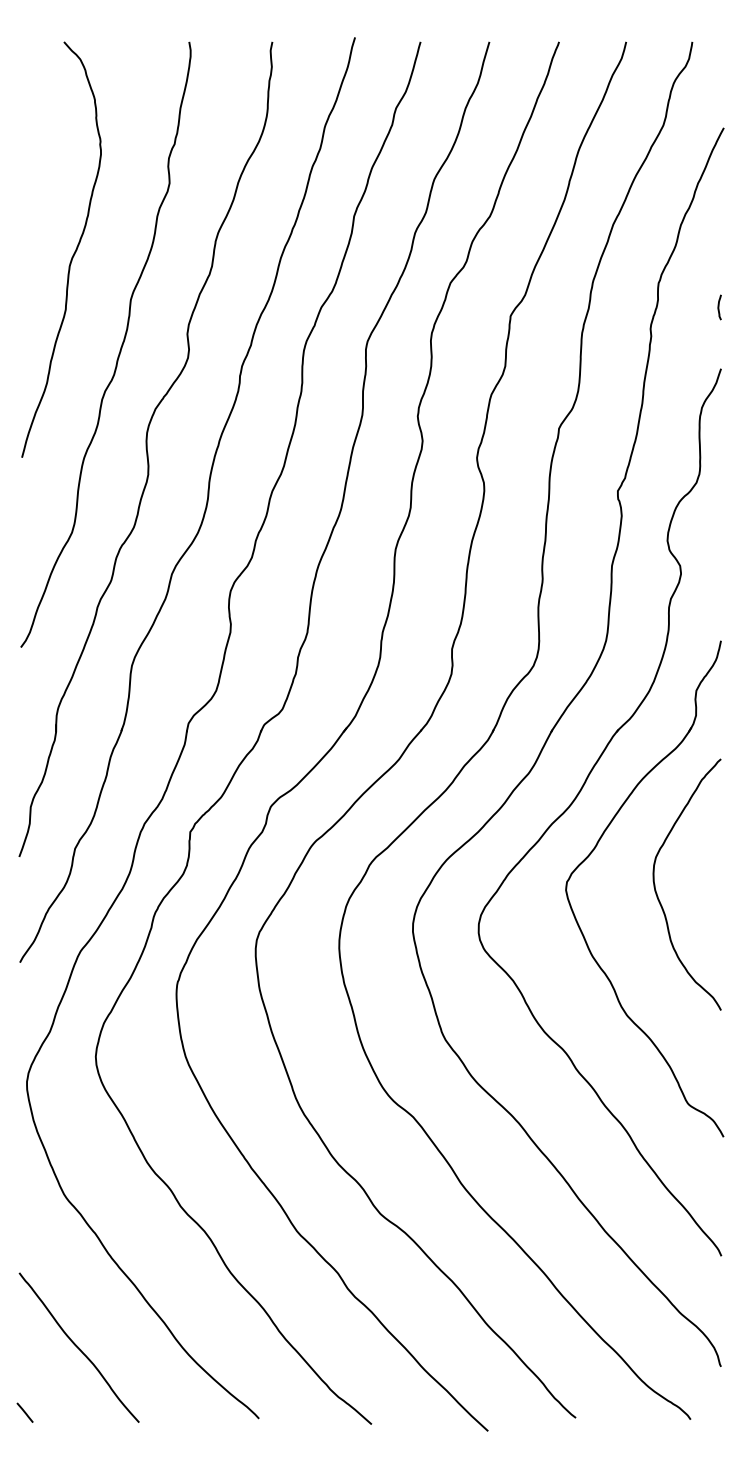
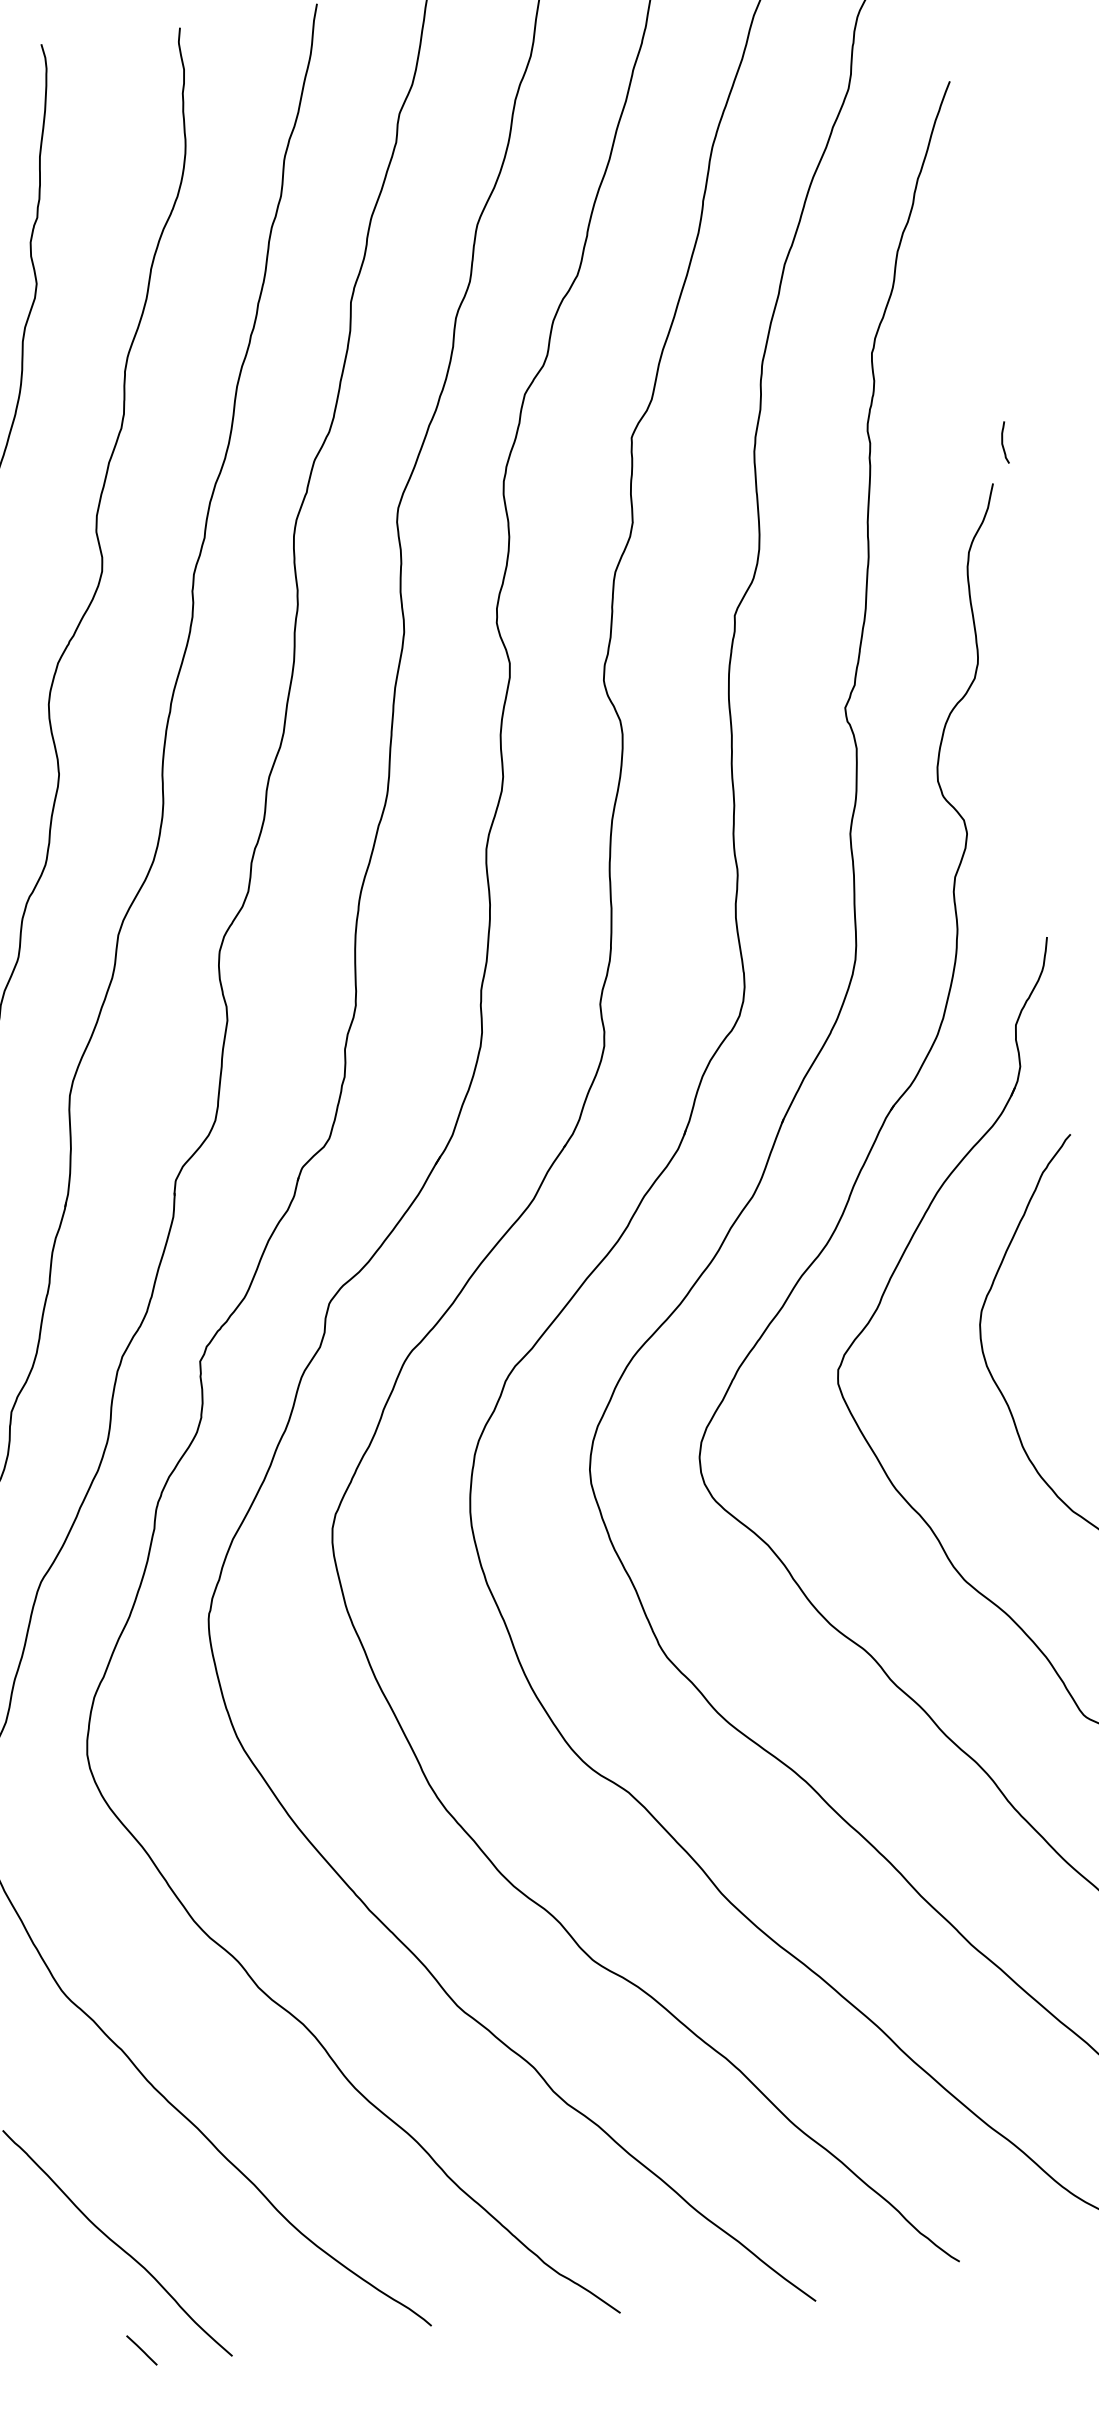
curve: (719, 307) -> (1004, 442), moved
line: (24, 1412) -> (140, 2350), moved

